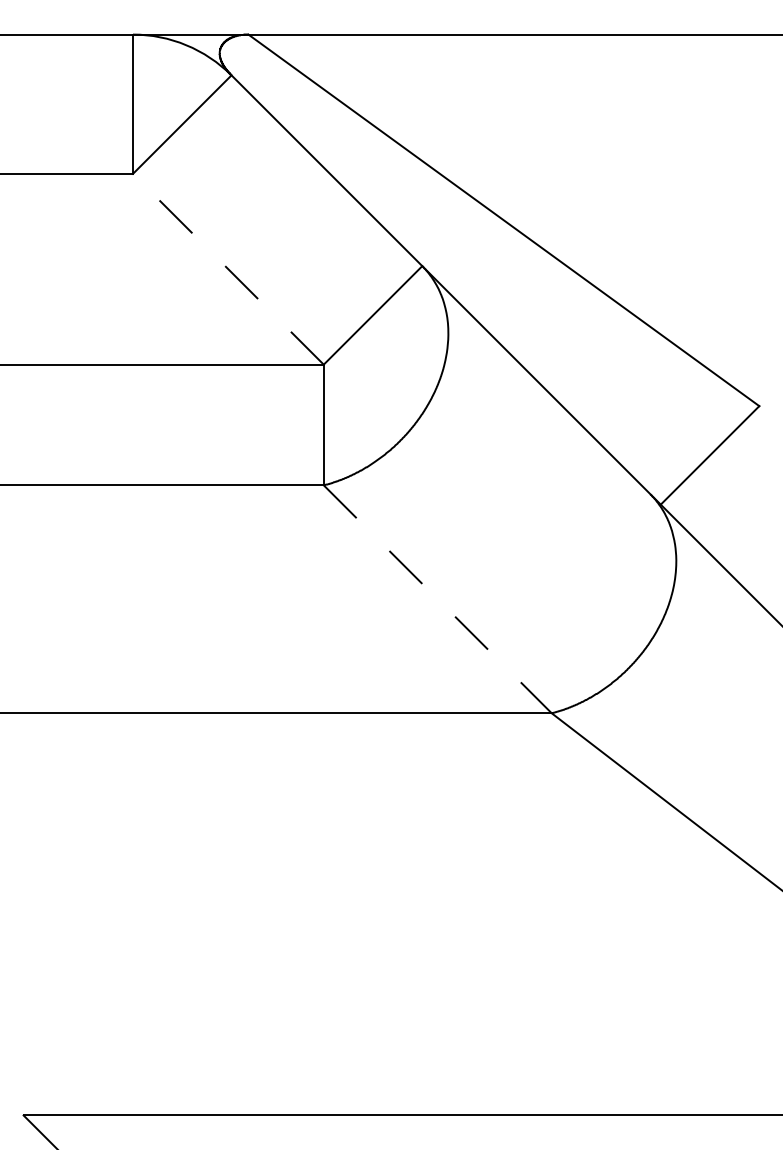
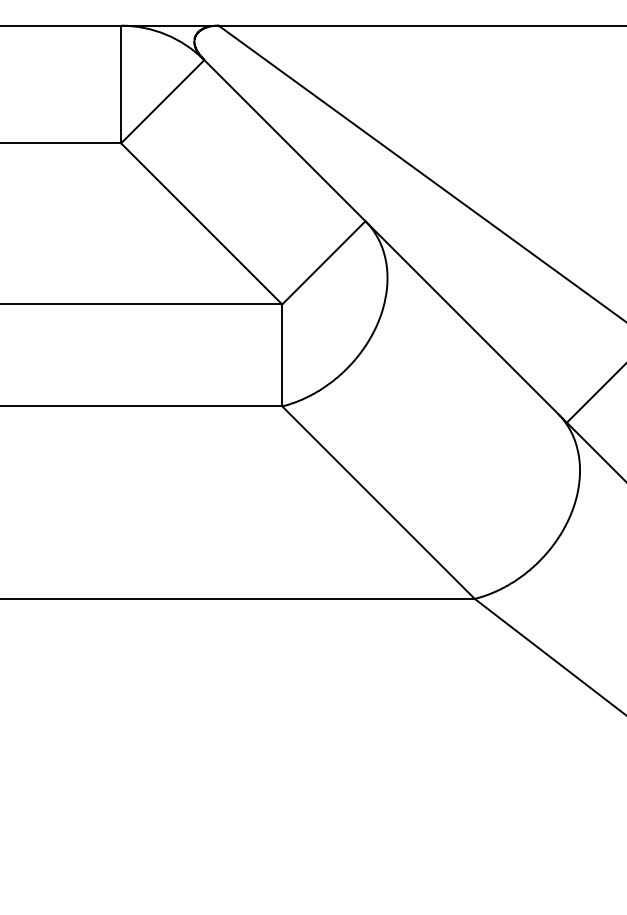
line: (228, 269) -> (201, 224), dashed -> solid
line: (438, 599) -> (379, 502), dashed -> solid

